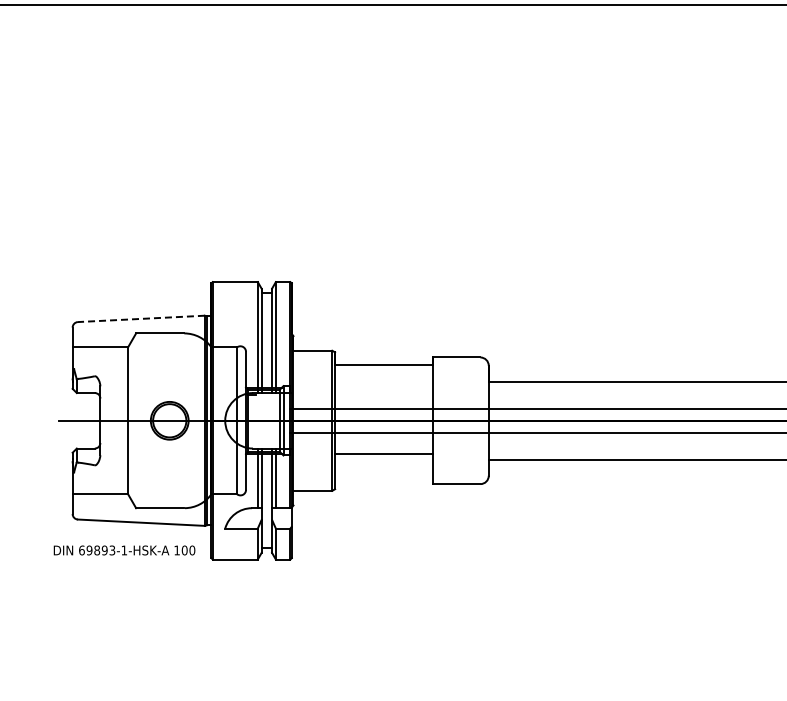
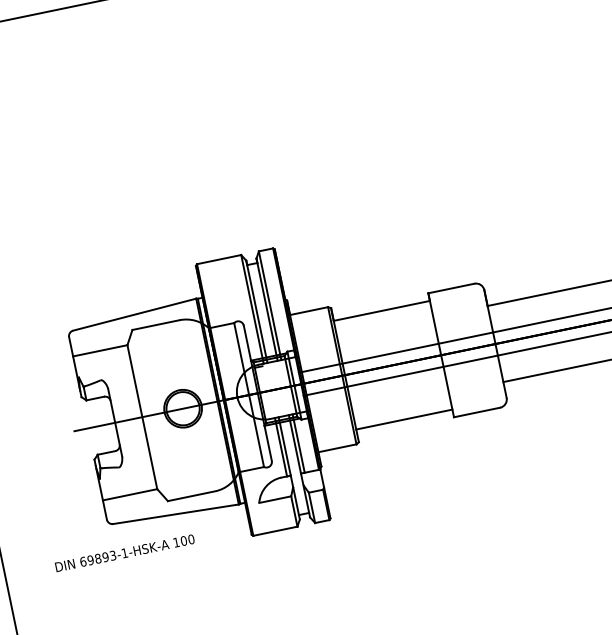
line: (141, 318) -> (134, 314), dashed -> solid
line: (384, 454) -> (404, 419), moved
text: (124, 550) -> (124, 553), moved

